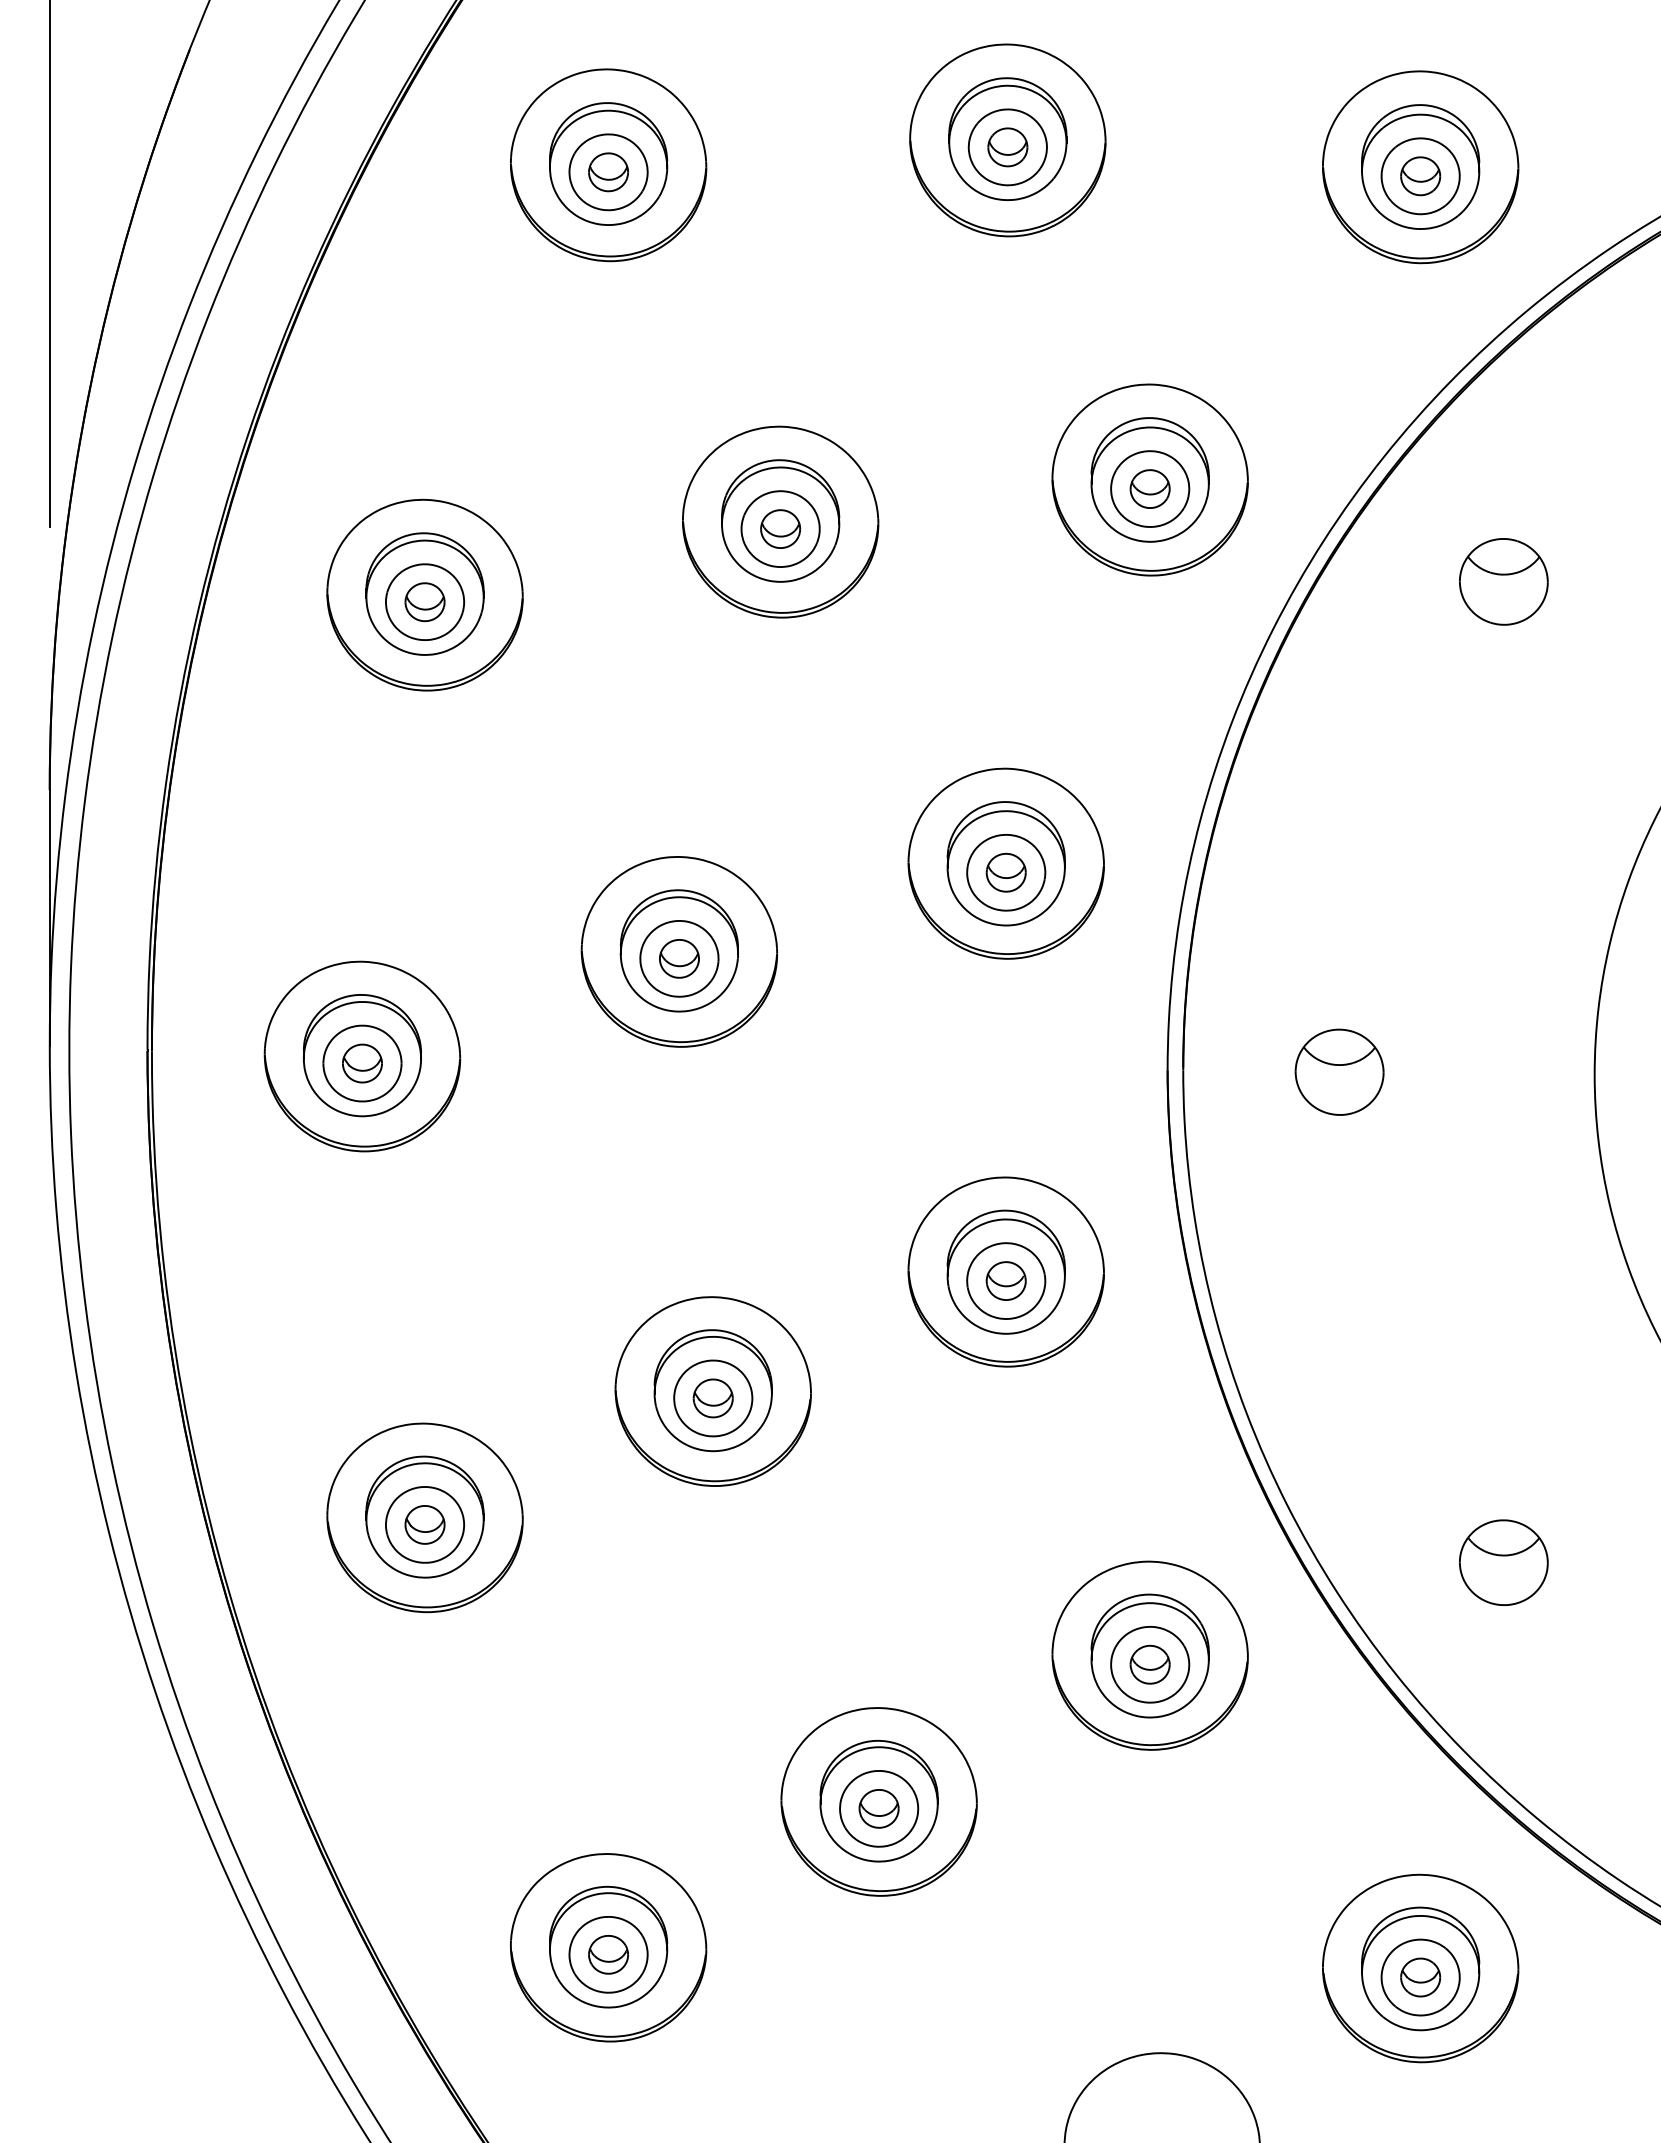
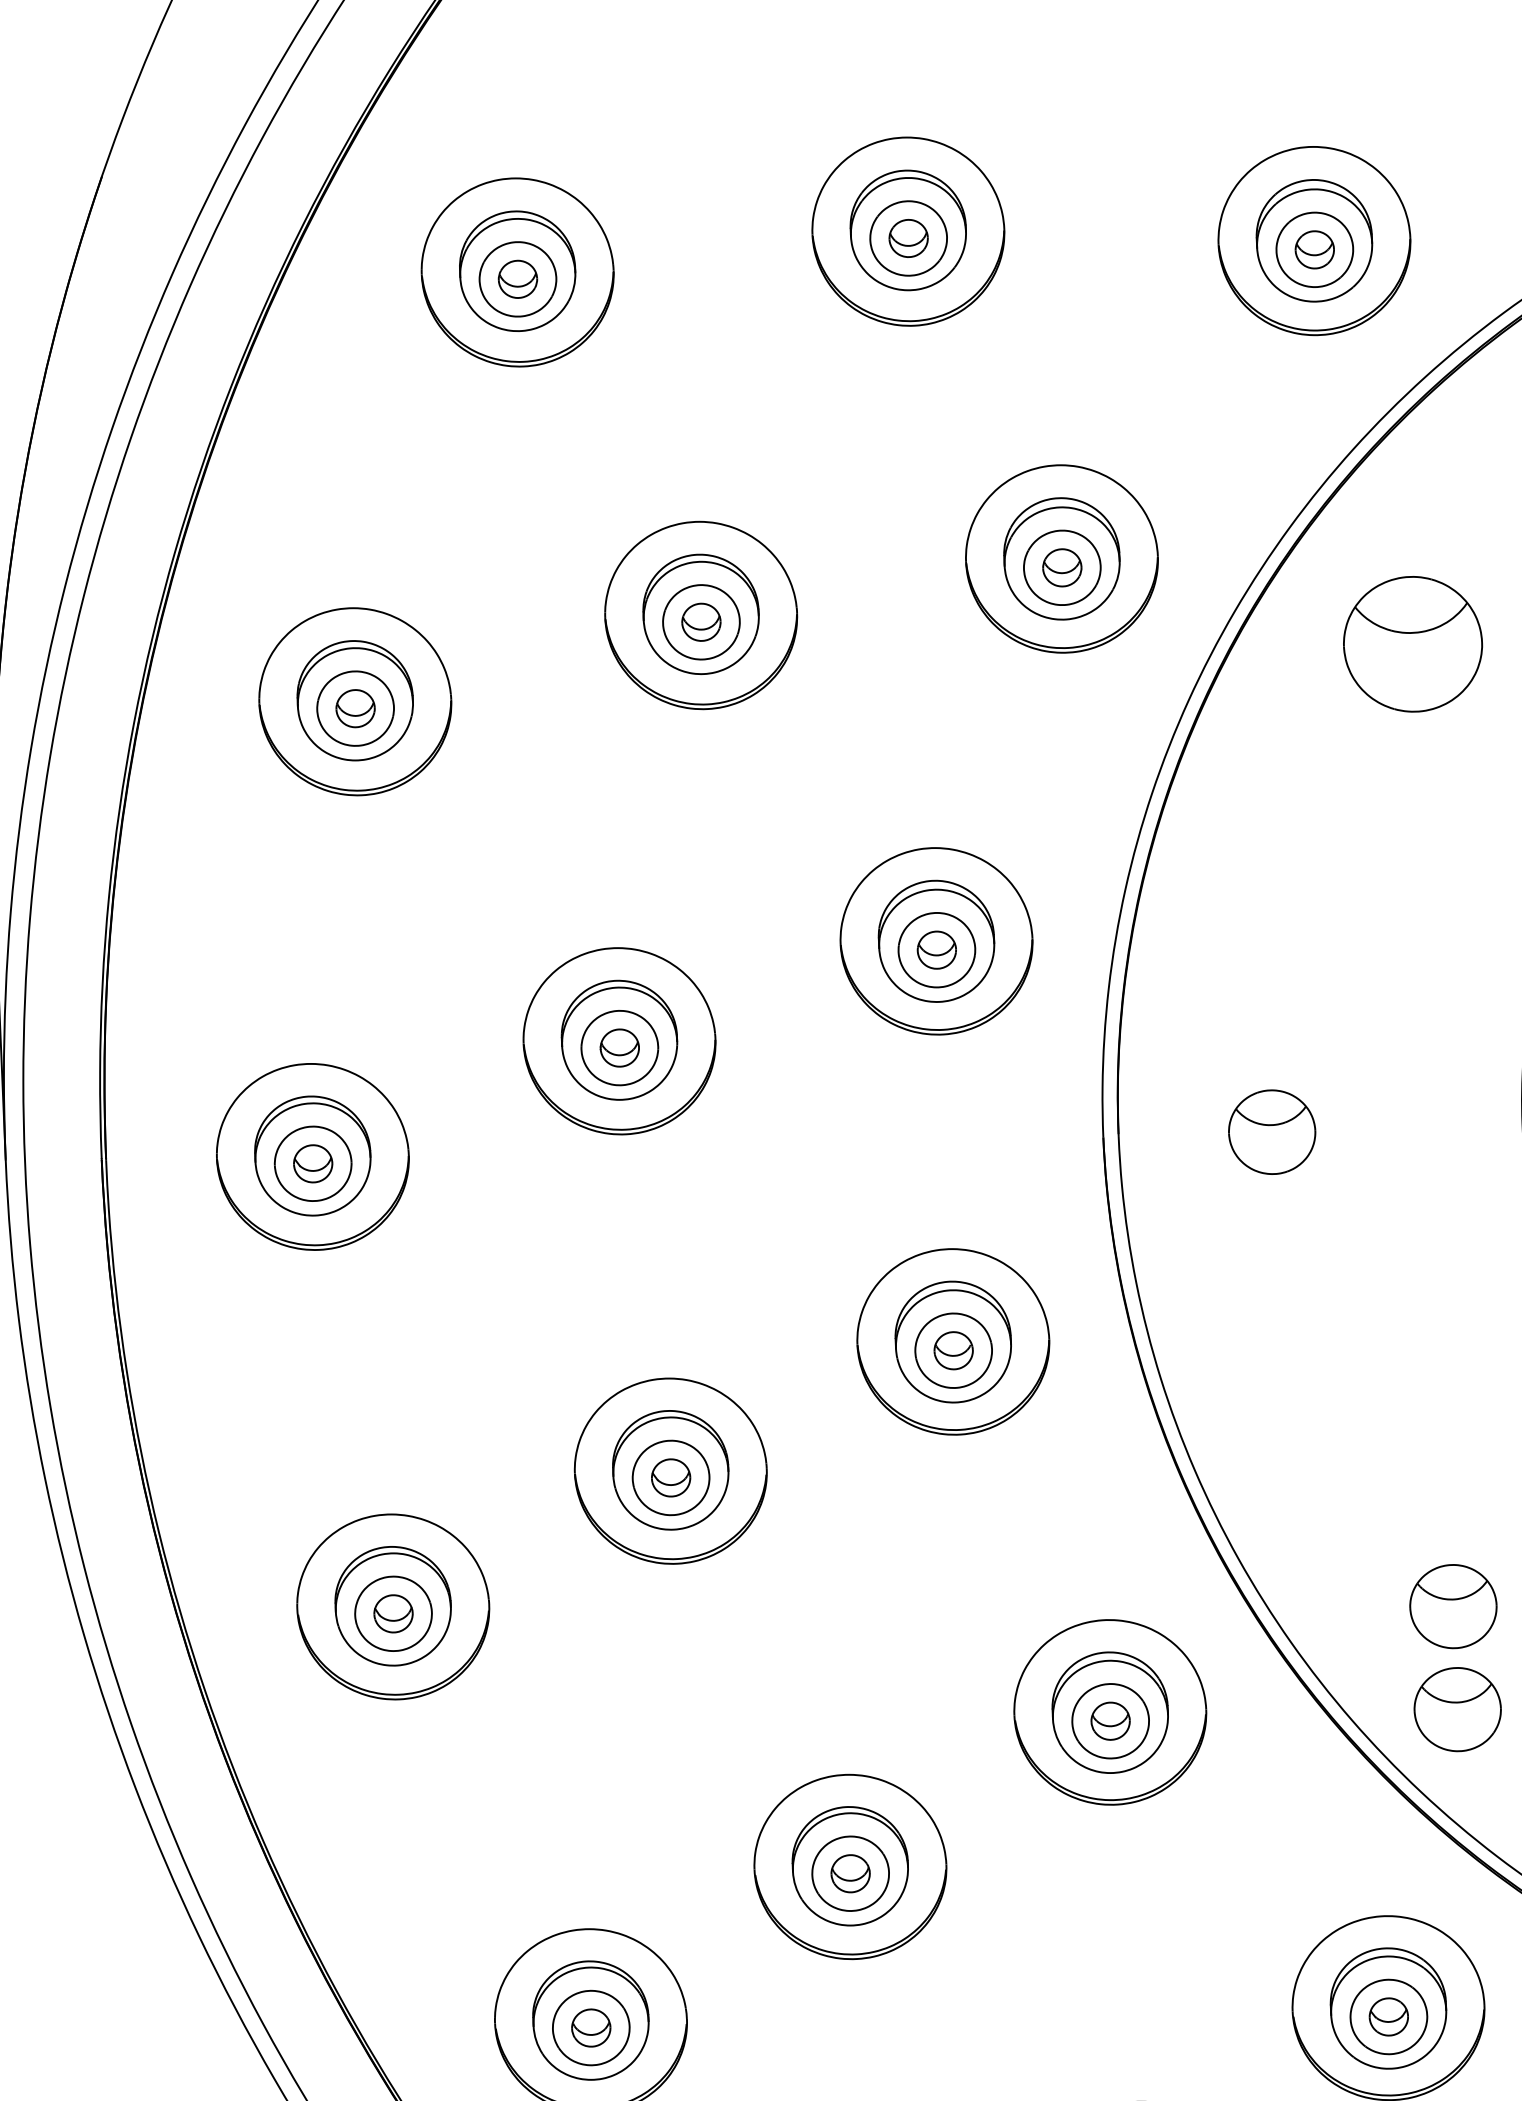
part: (1503, 581) -> (1412, 643), size x1.6
part: (1503, 1667) -> (1457, 1709), added

